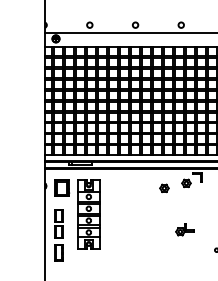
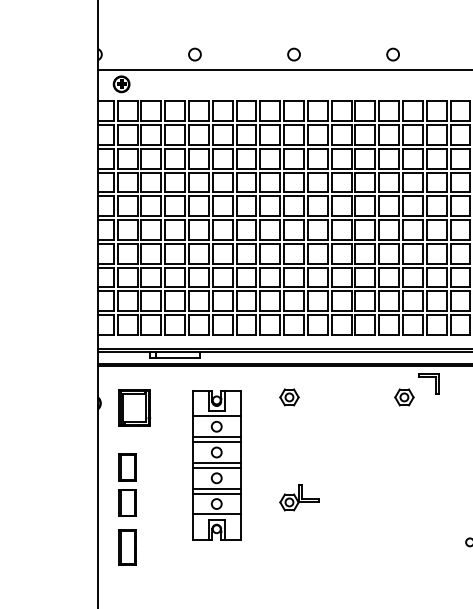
part: (164, 188) -> (289, 397), moved
part: (88, 214) -> (215, 464), moved
part: (184, 229) -> (298, 497), moved

